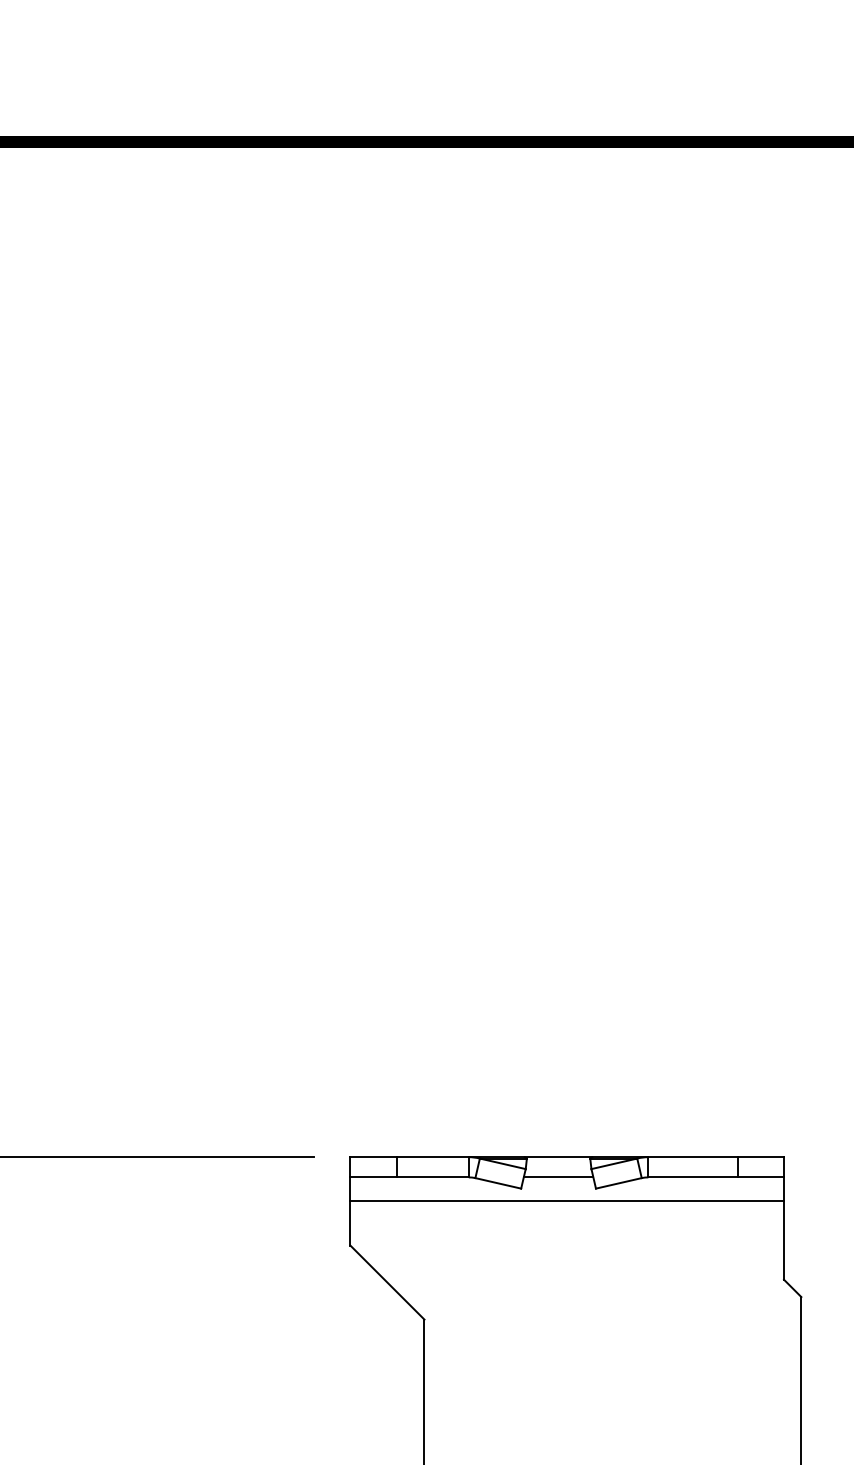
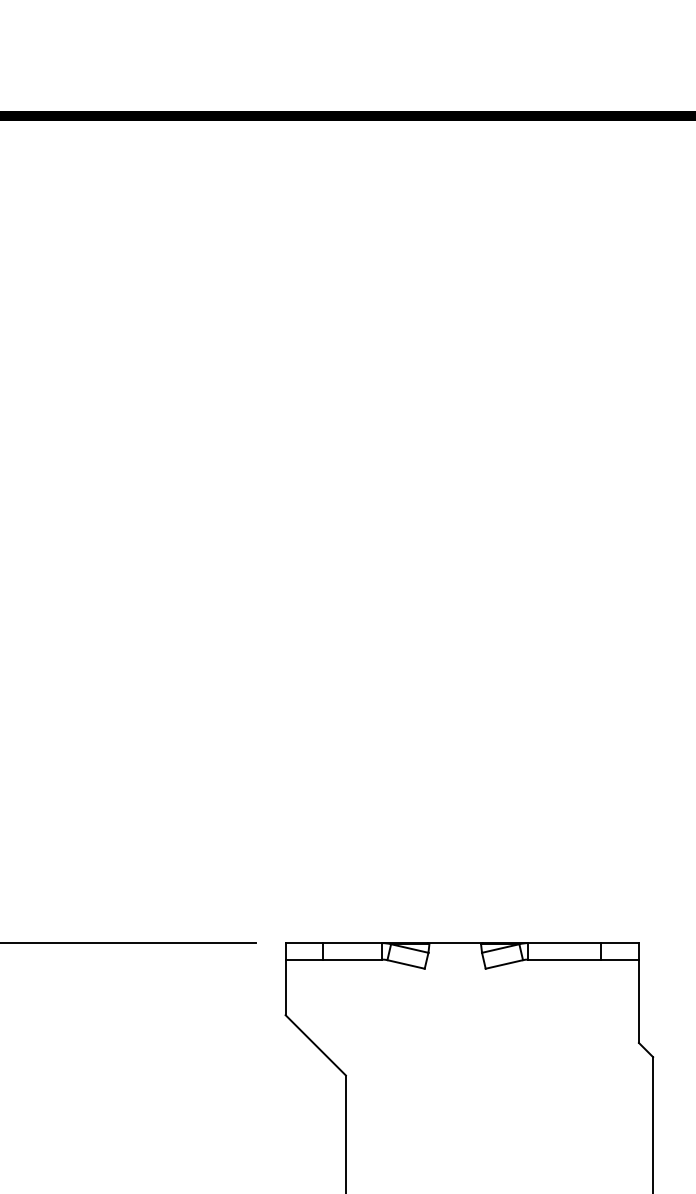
line: (557, 1177) -> (454, 959), removed
line: (566, 1200) -> (461, 978), removed

